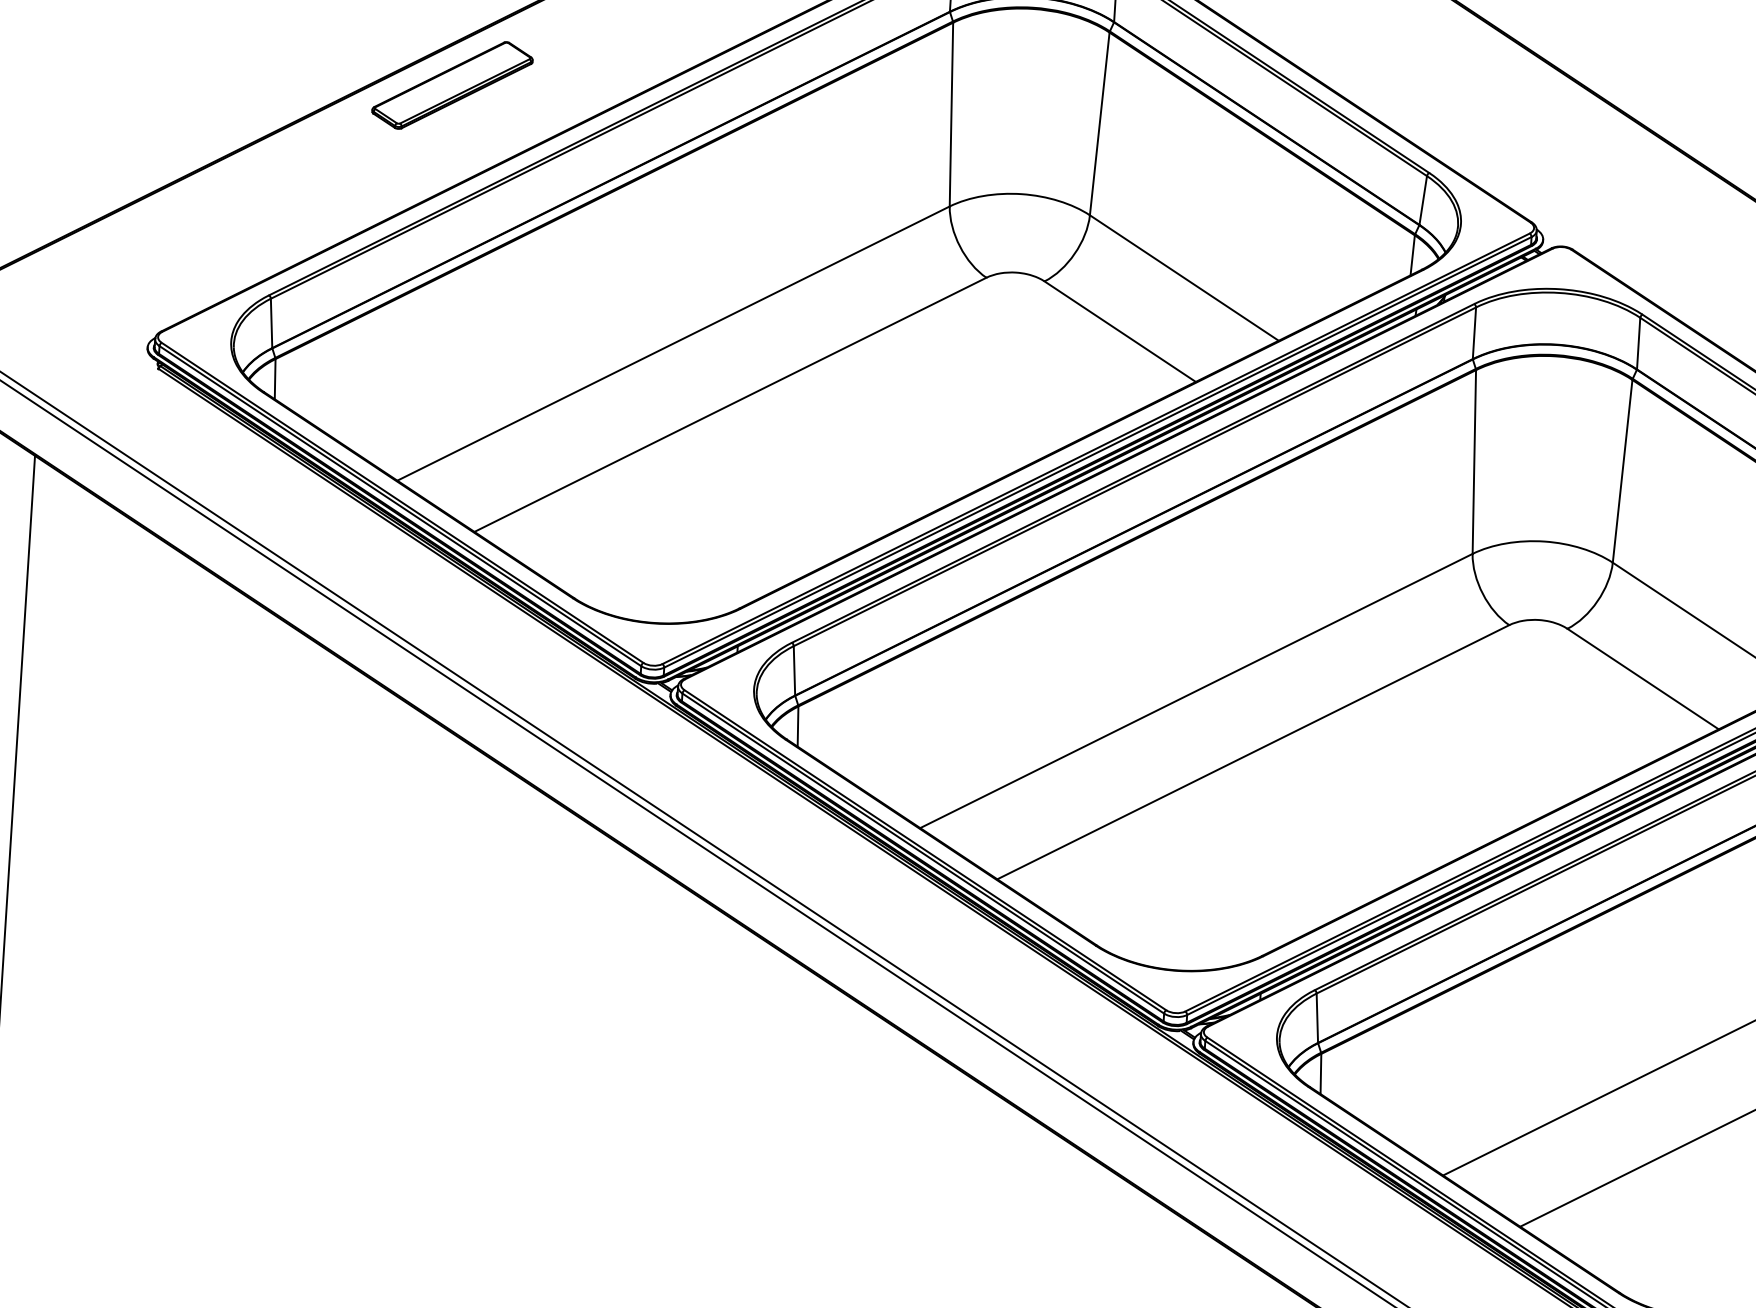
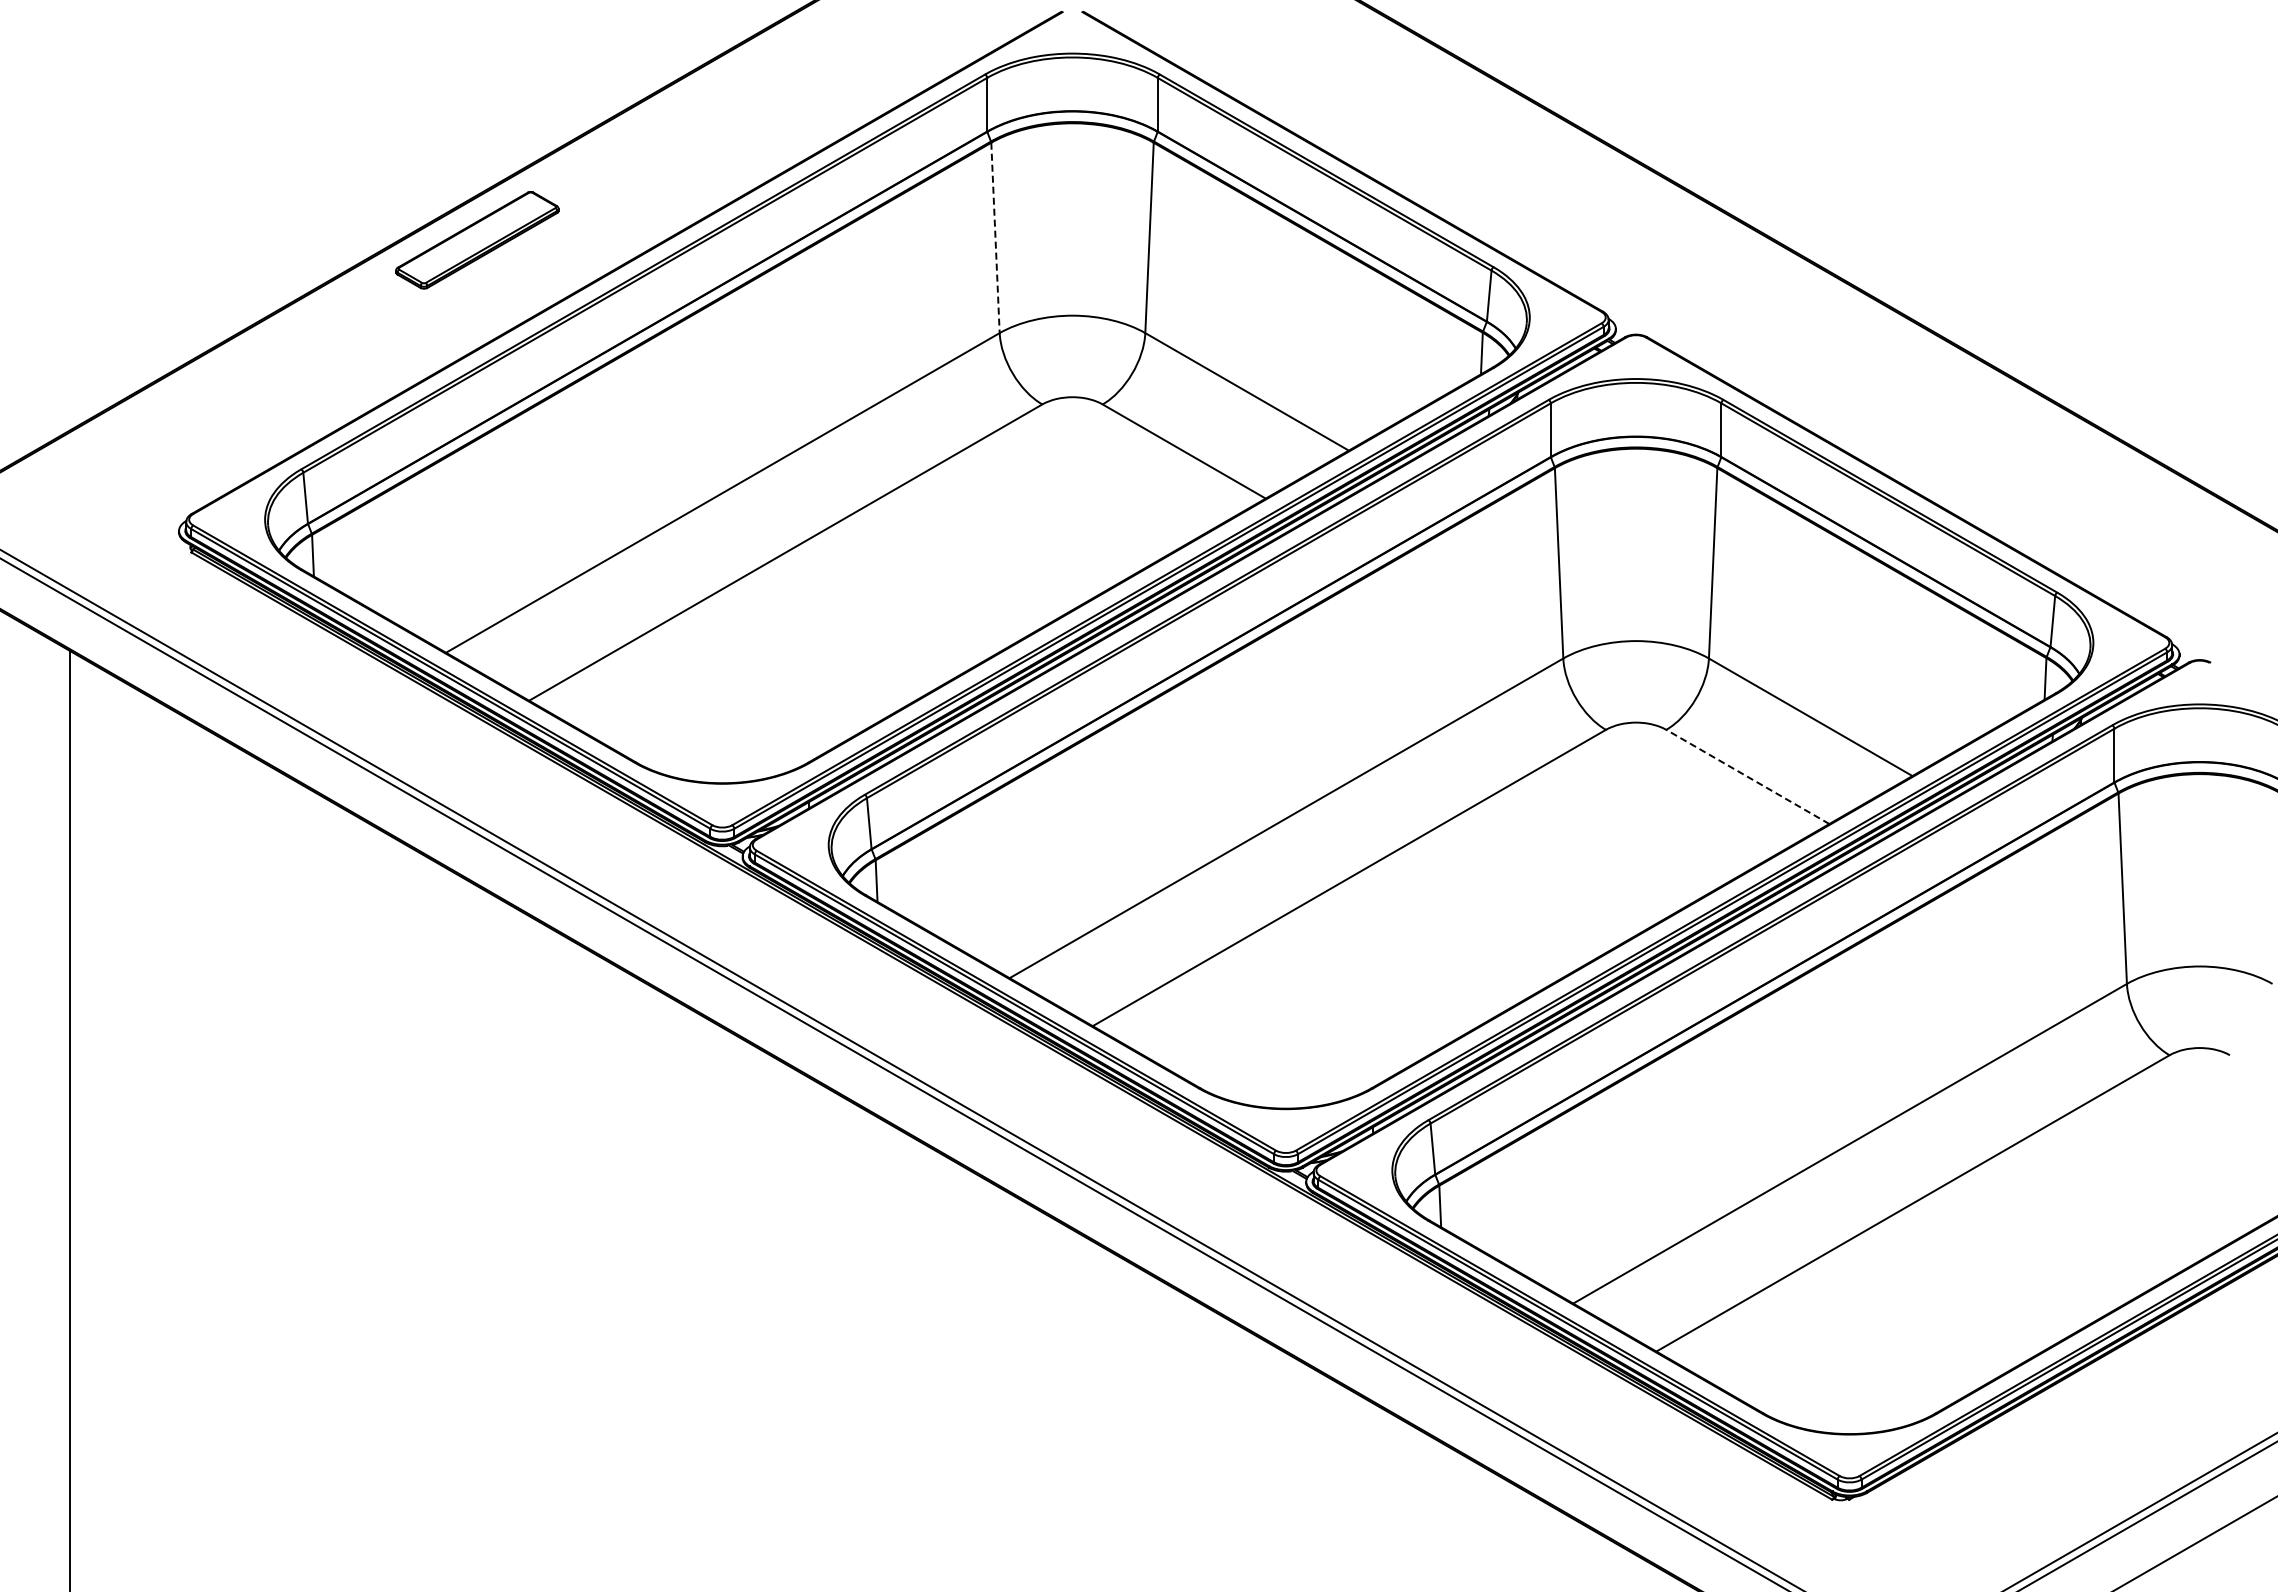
line: (951, 115) -> (995, 238), solid -> dashed
line: (1642, 678) -> (1747, 776), solid -> dashed

